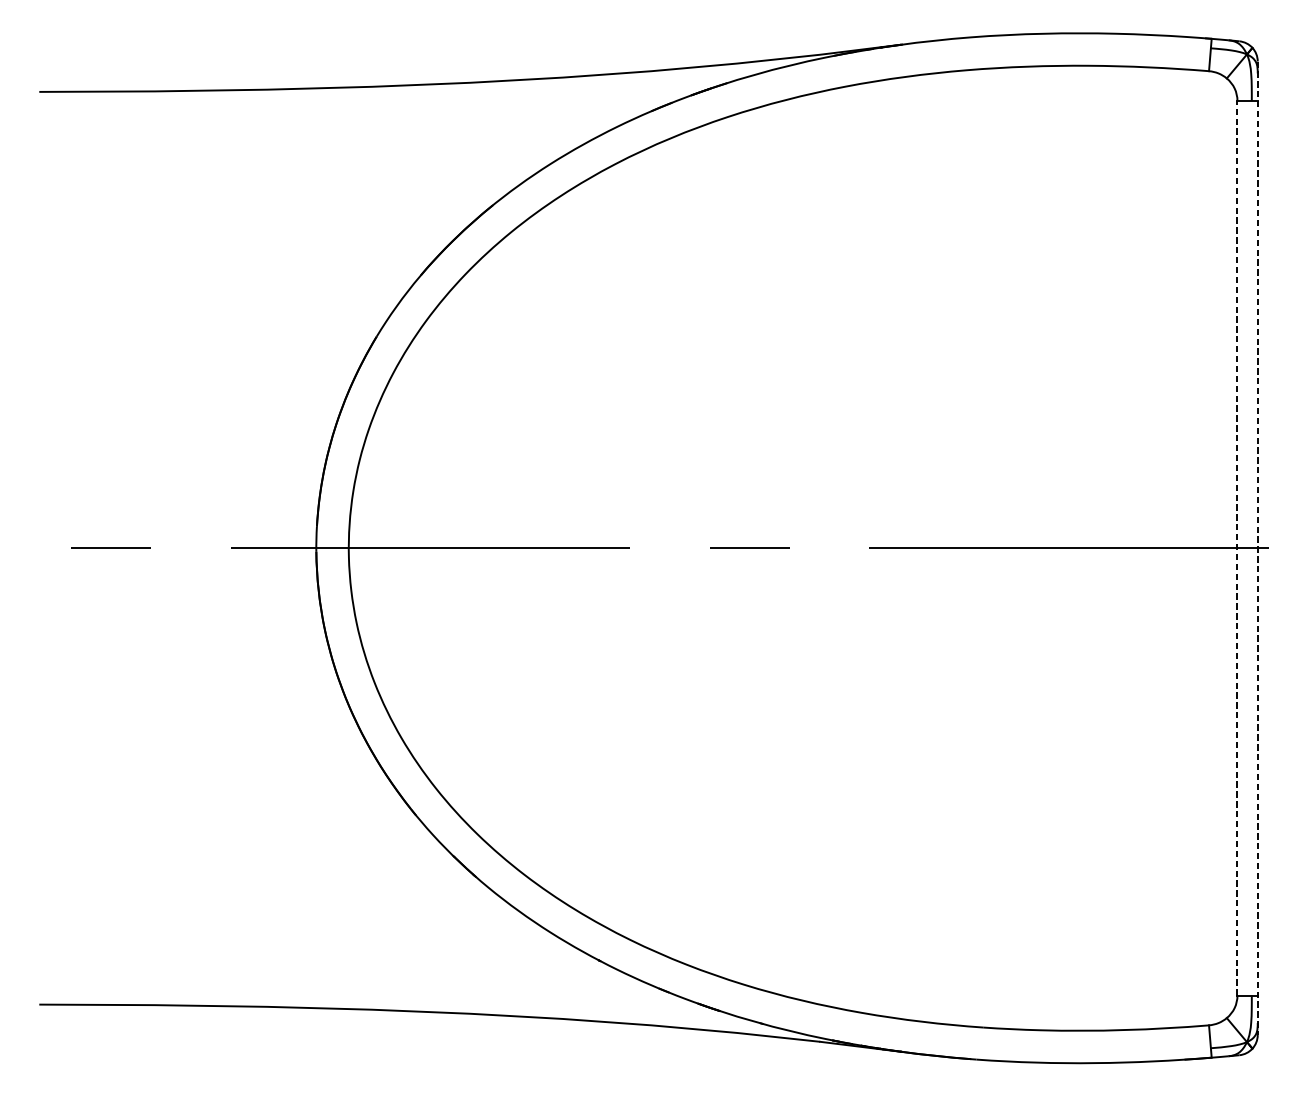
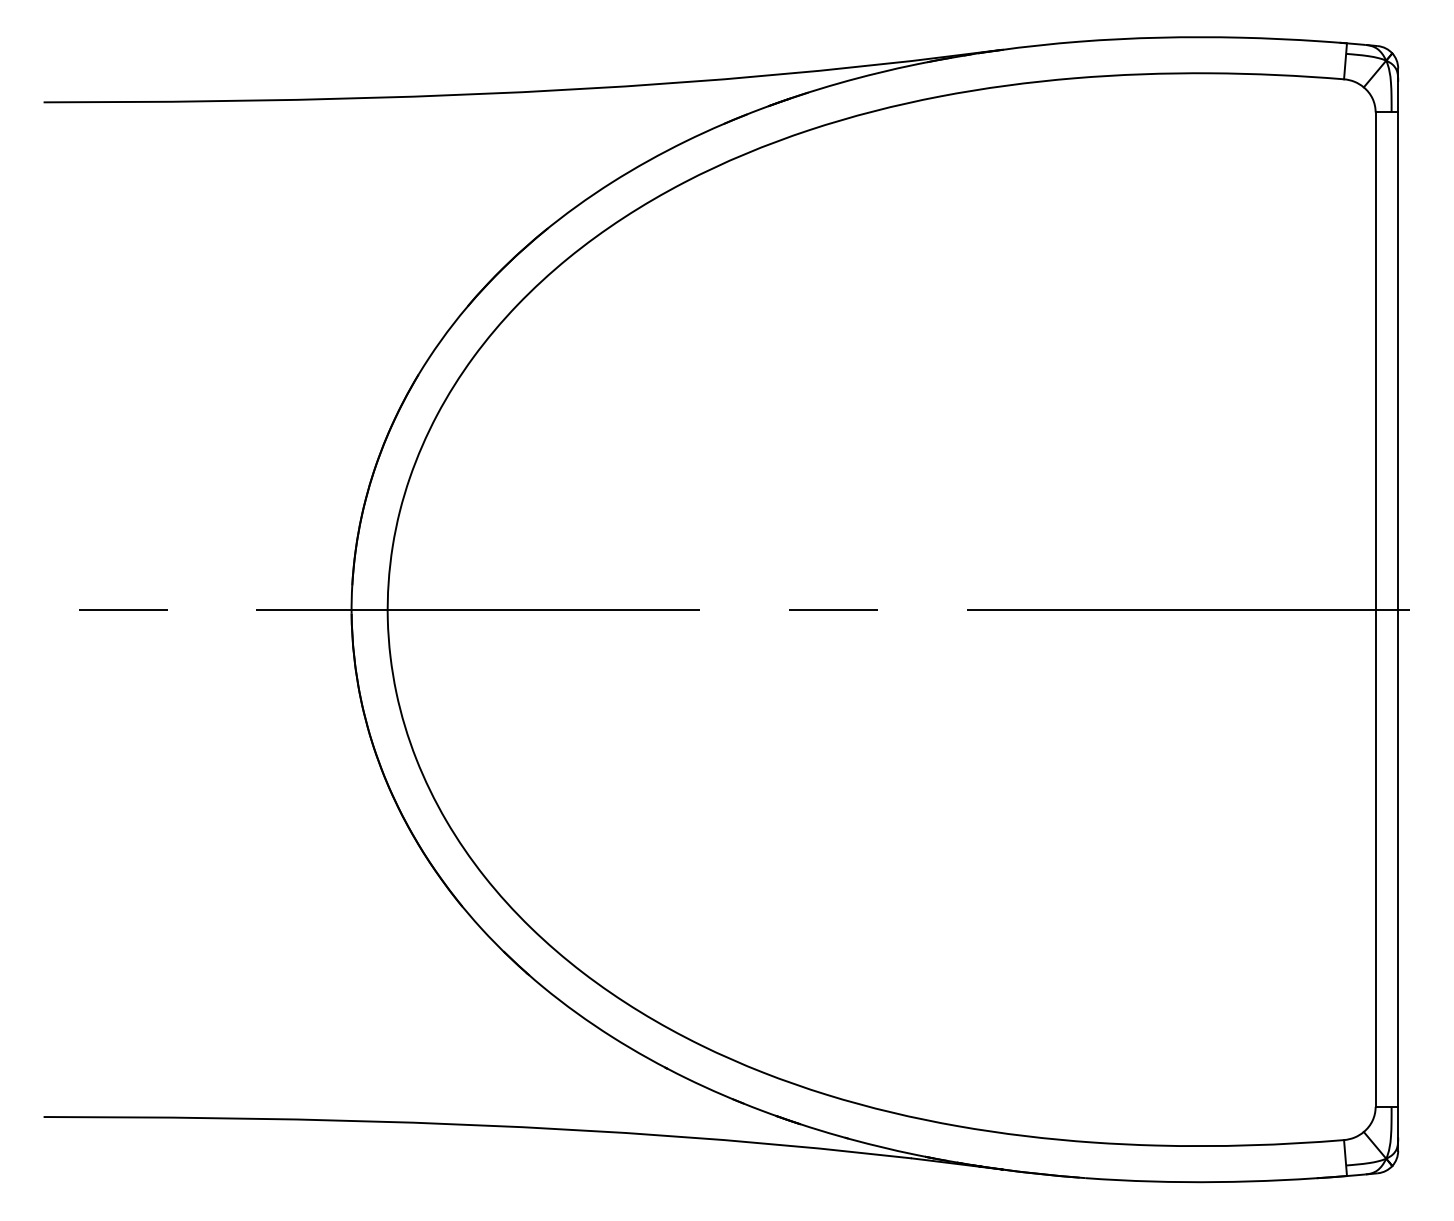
line: (1237, 548) -> (1375, 609), dashed -> solid
line: (1258, 549) -> (1398, 610), dashed -> solid

